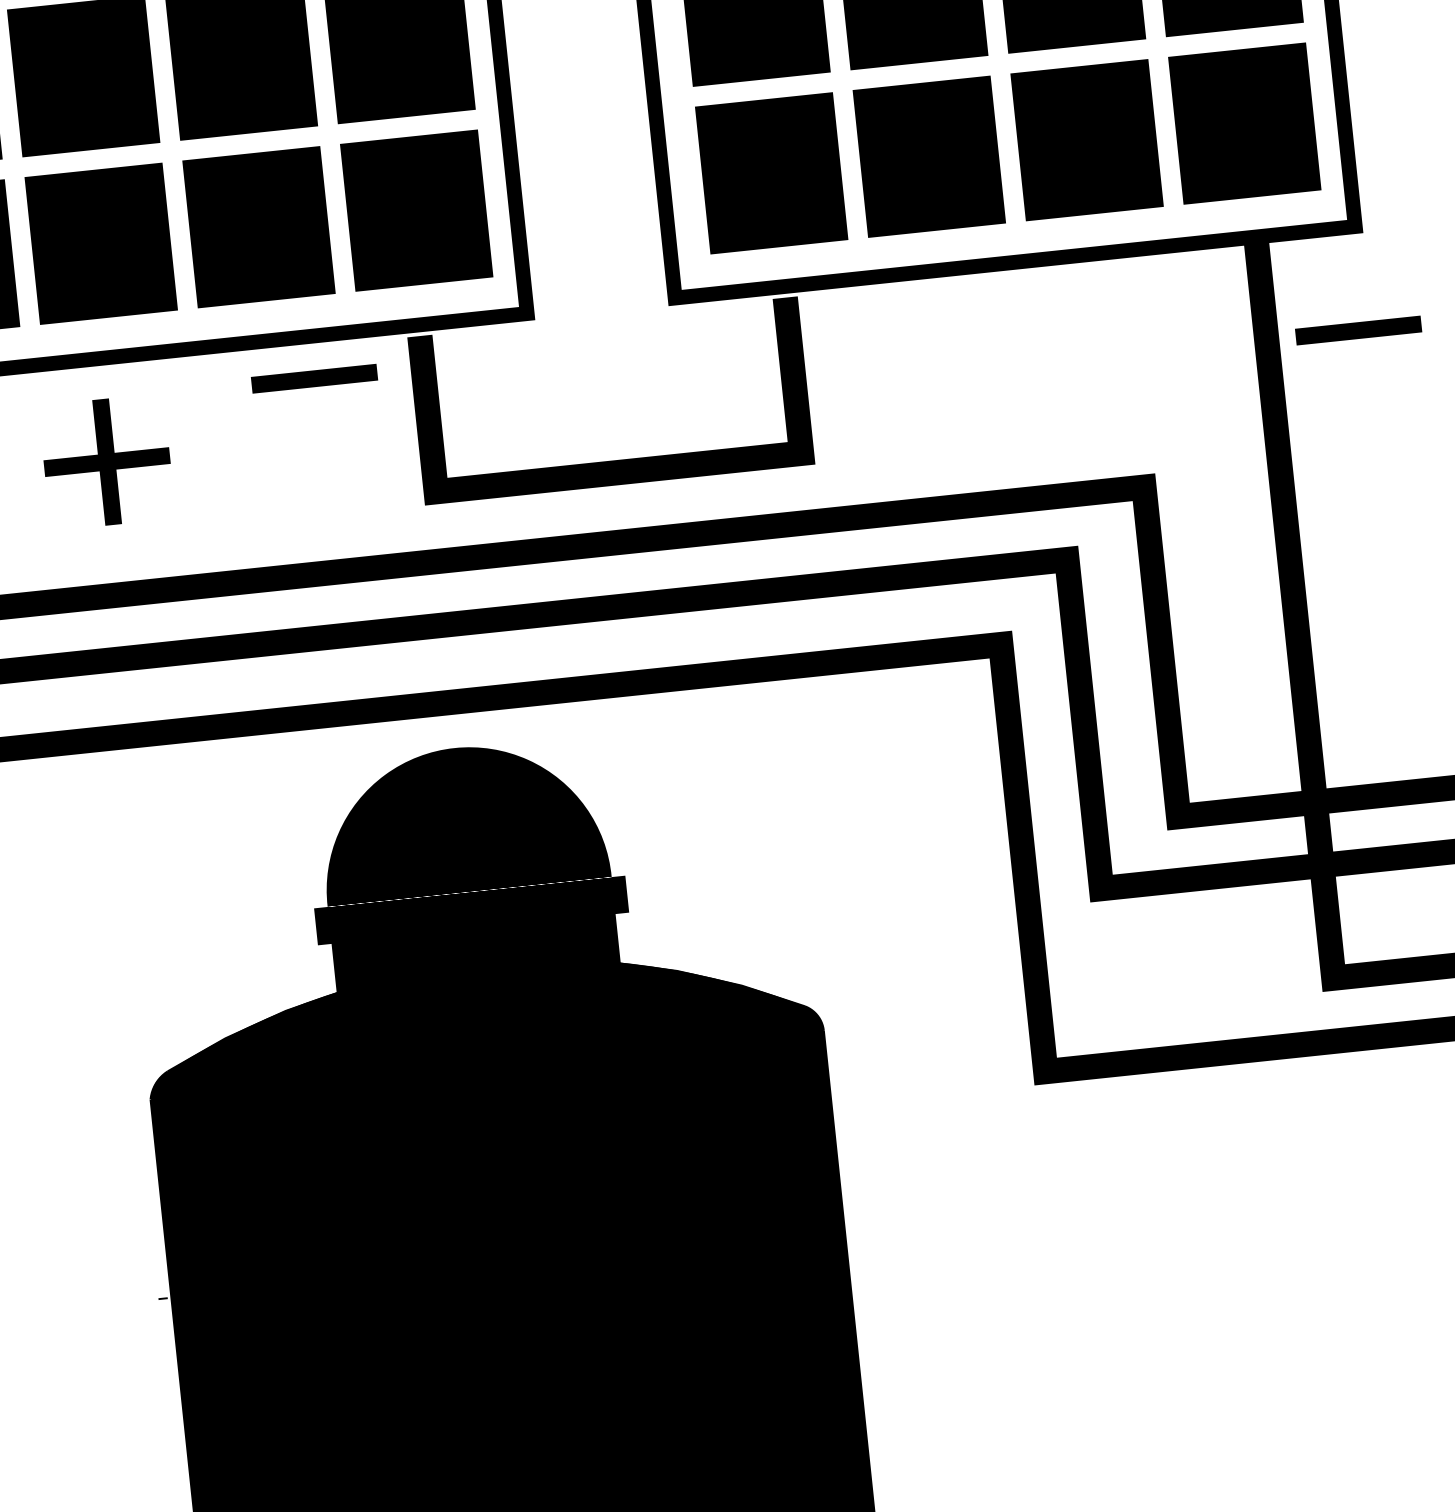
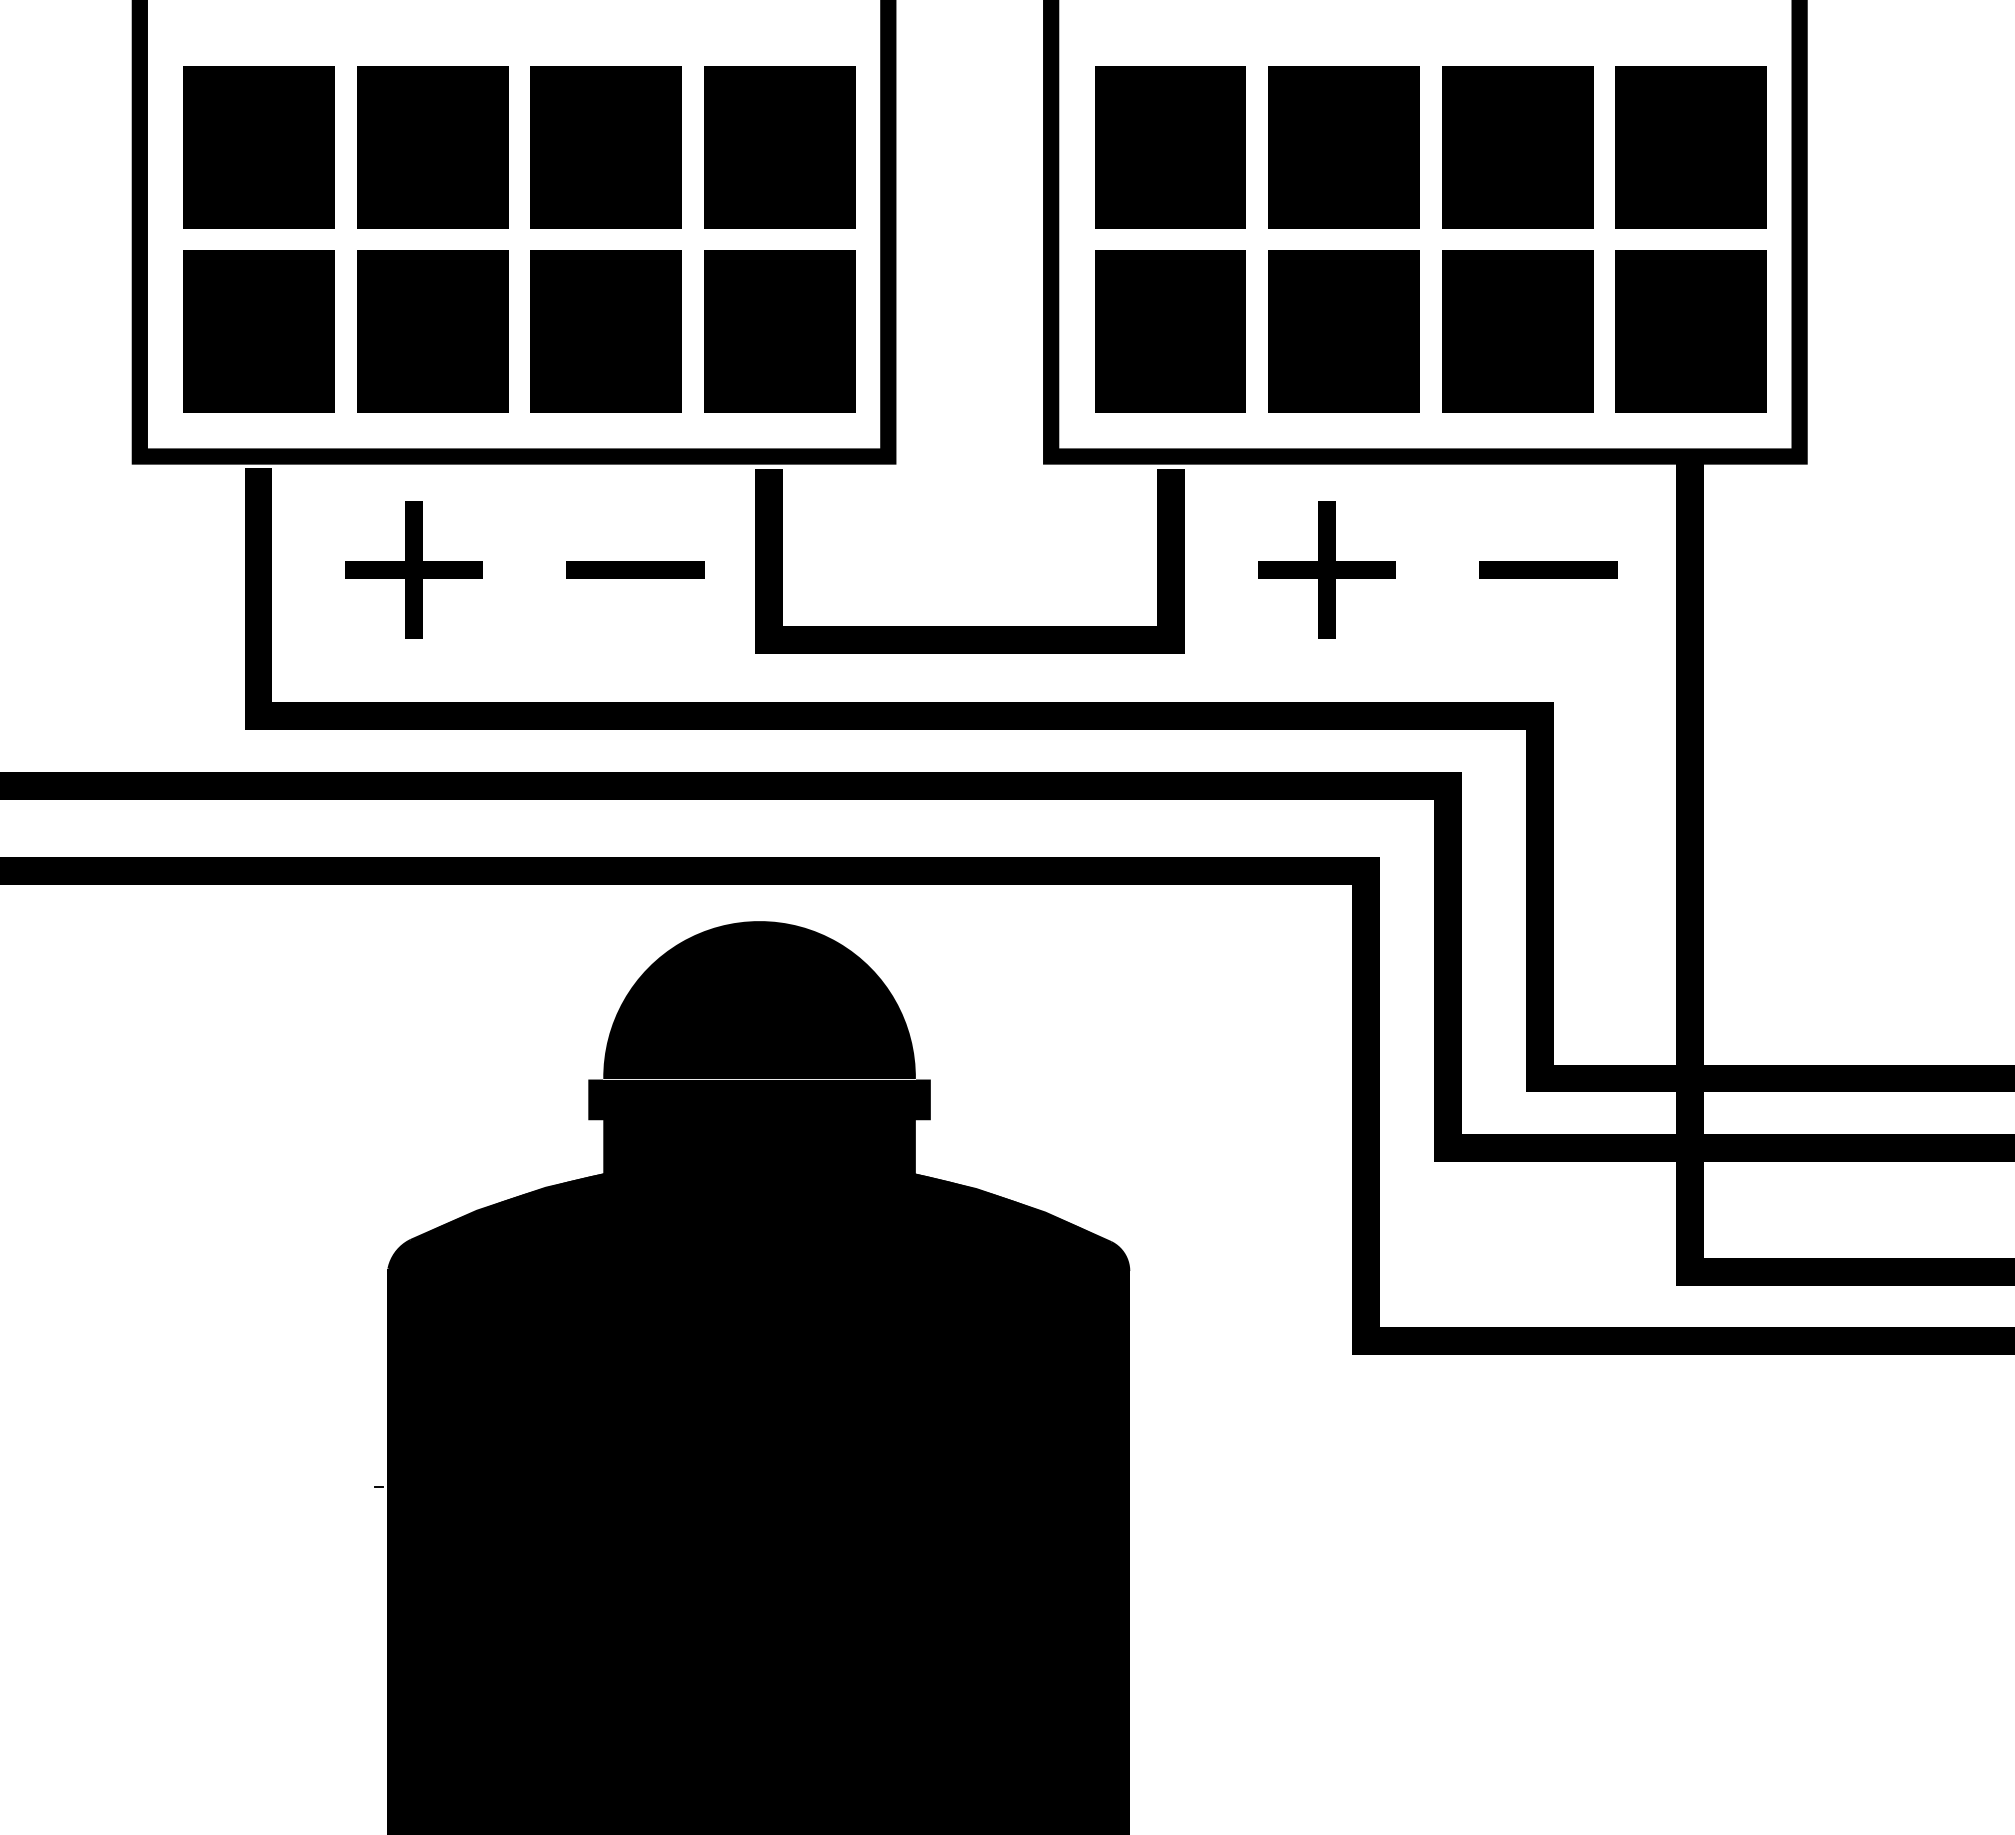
line: (1358, 330) -> (1548, 569), moved
part: (936, 374) -> (1326, 569), added
line: (314, 378) -> (635, 569), moved

